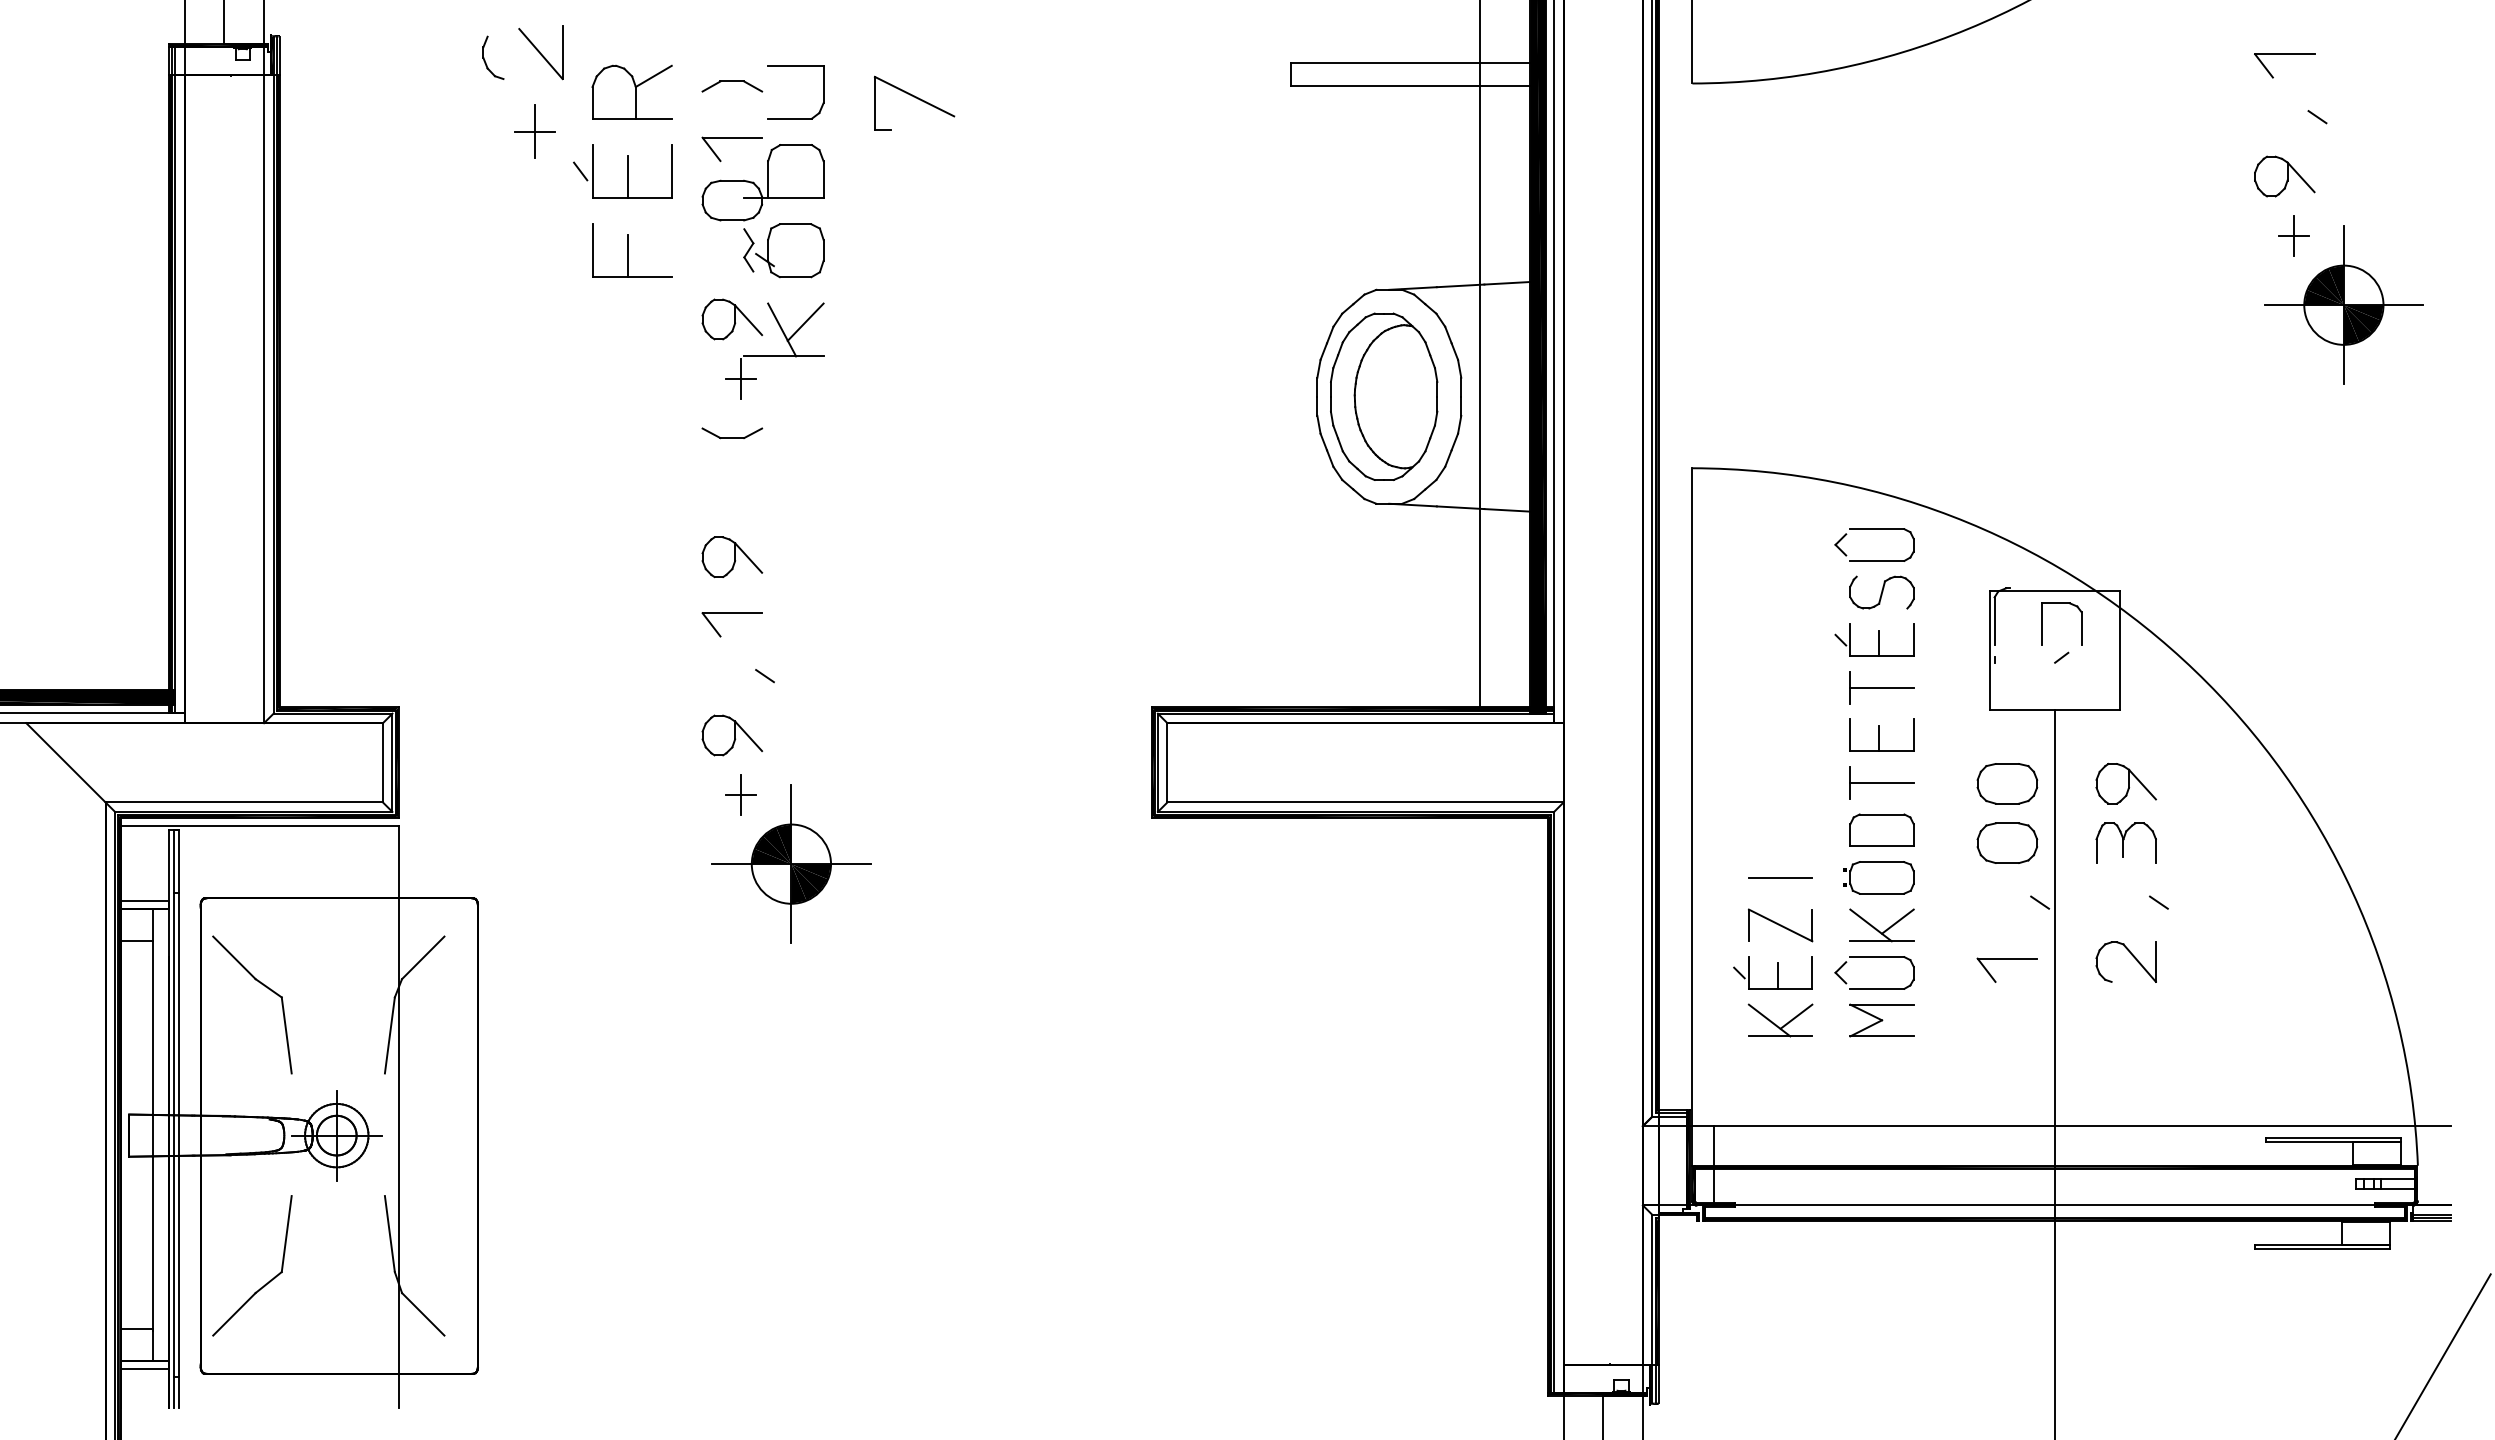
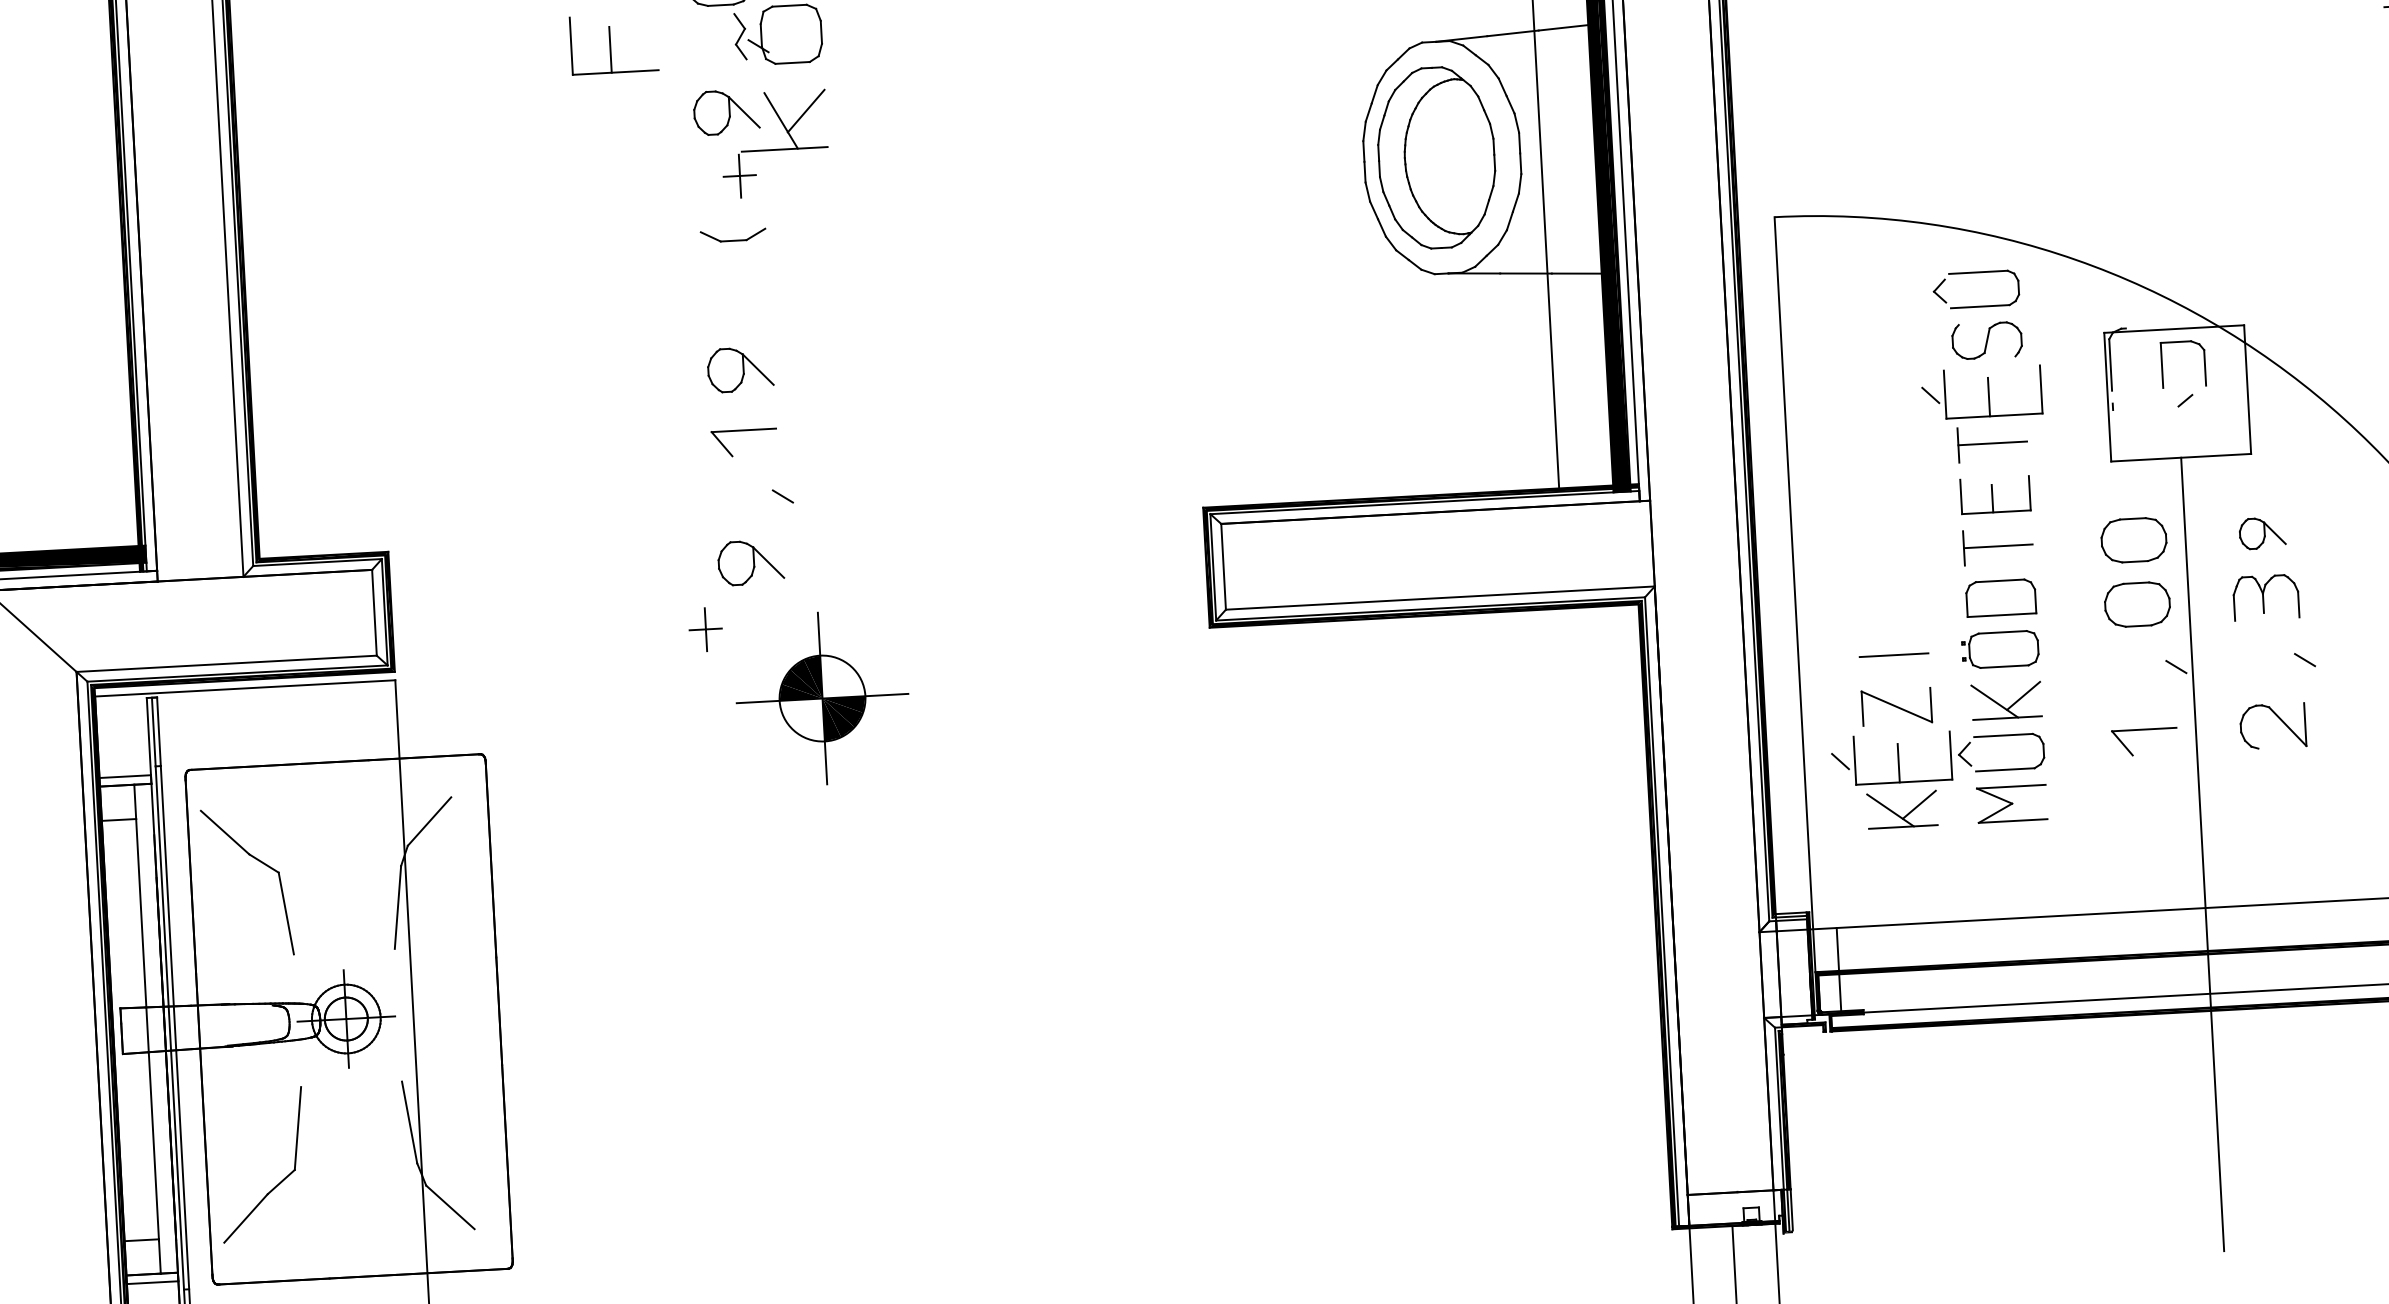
part: (1874, 639) -> (1981, 391), size x1.4
part: (2125, 783) -> (2261, 533), size x0.7
part: (740, 794) -> (704, 629), moved
part: (1772, 972) -> (1890, 758), size x1.4

